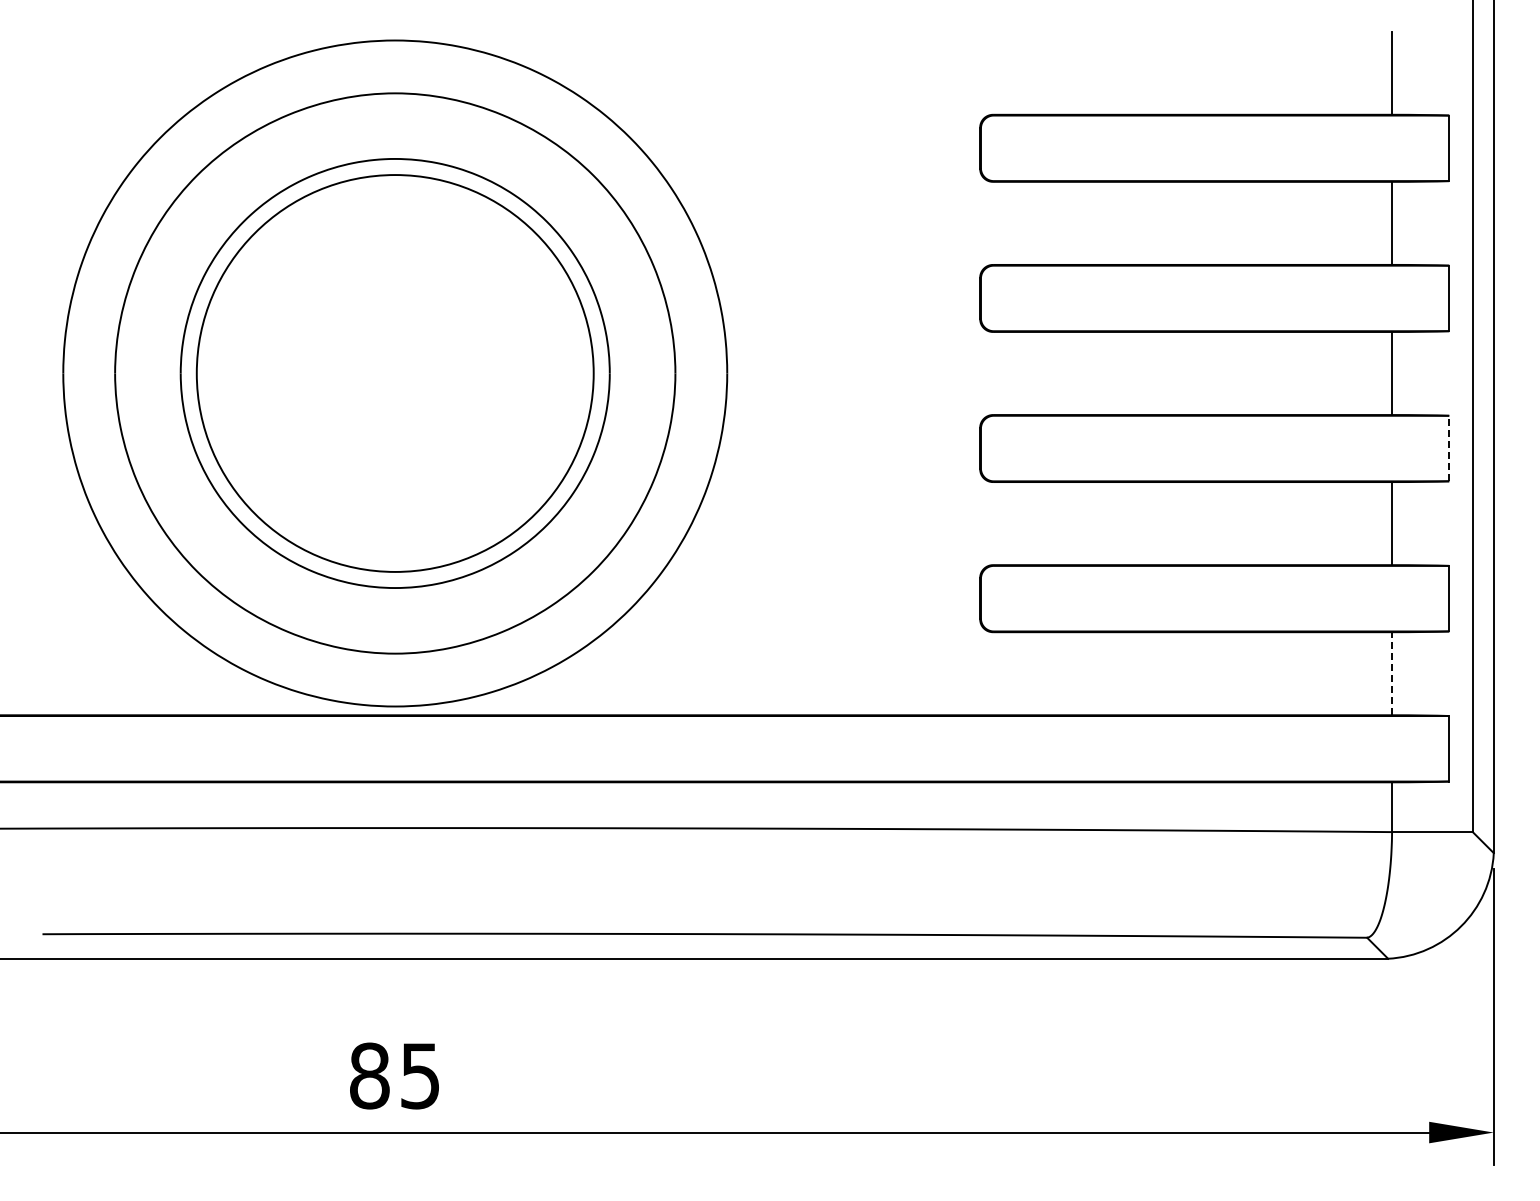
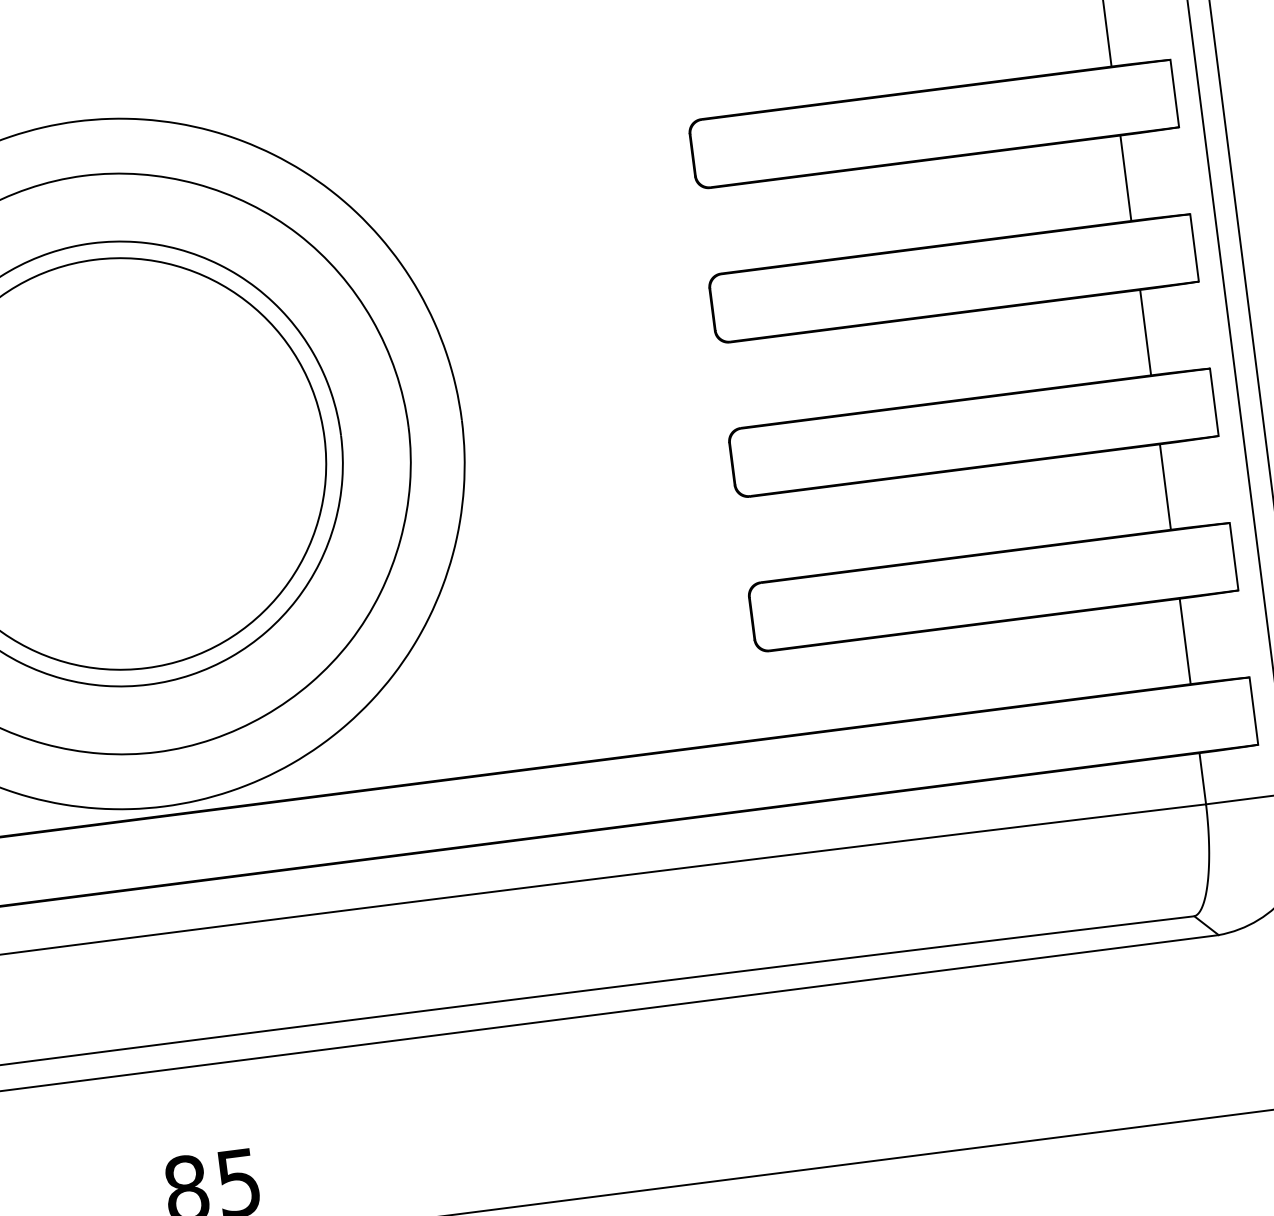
line: (1449, 448) -> (1214, 402), dashed -> solid
line: (1392, 673) -> (1185, 641), dashed -> solid

